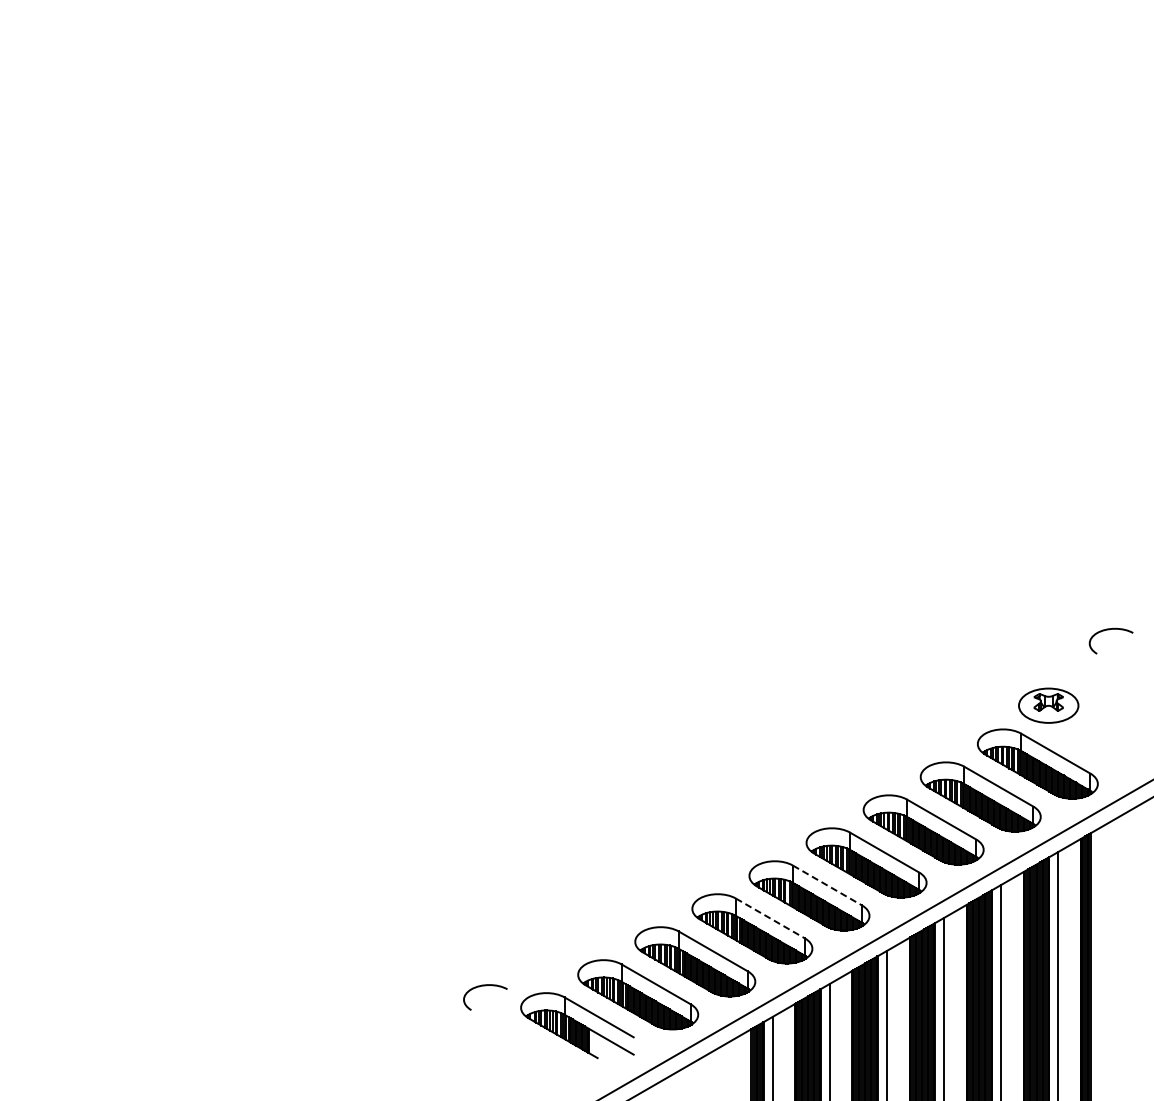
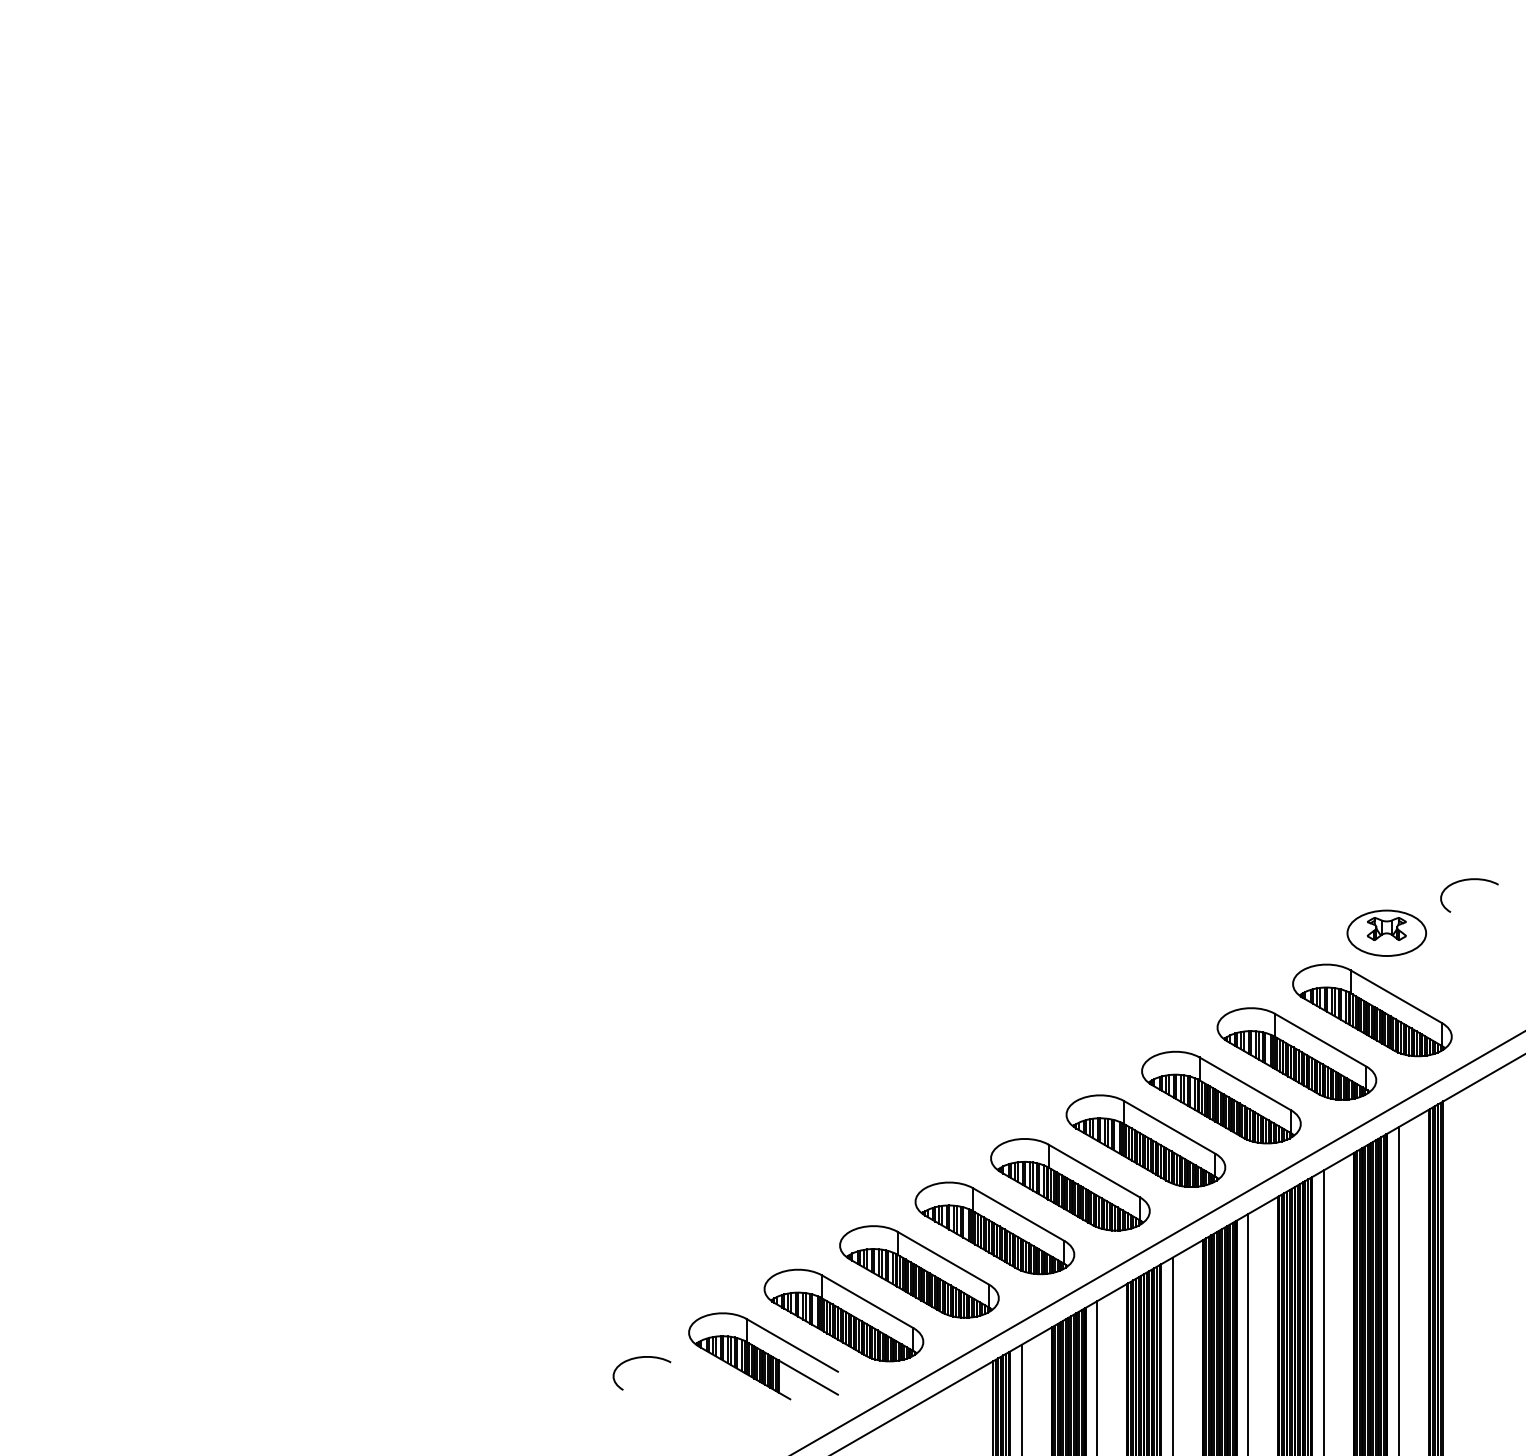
curve: (1109, 630) -> (1467, 881), moved
line: (827, 885) -> (1094, 1171), dashed -> solid
line: (770, 918) -> (1018, 1214), dashed -> solid
curve: (485, 986) -> (642, 1358), moved

